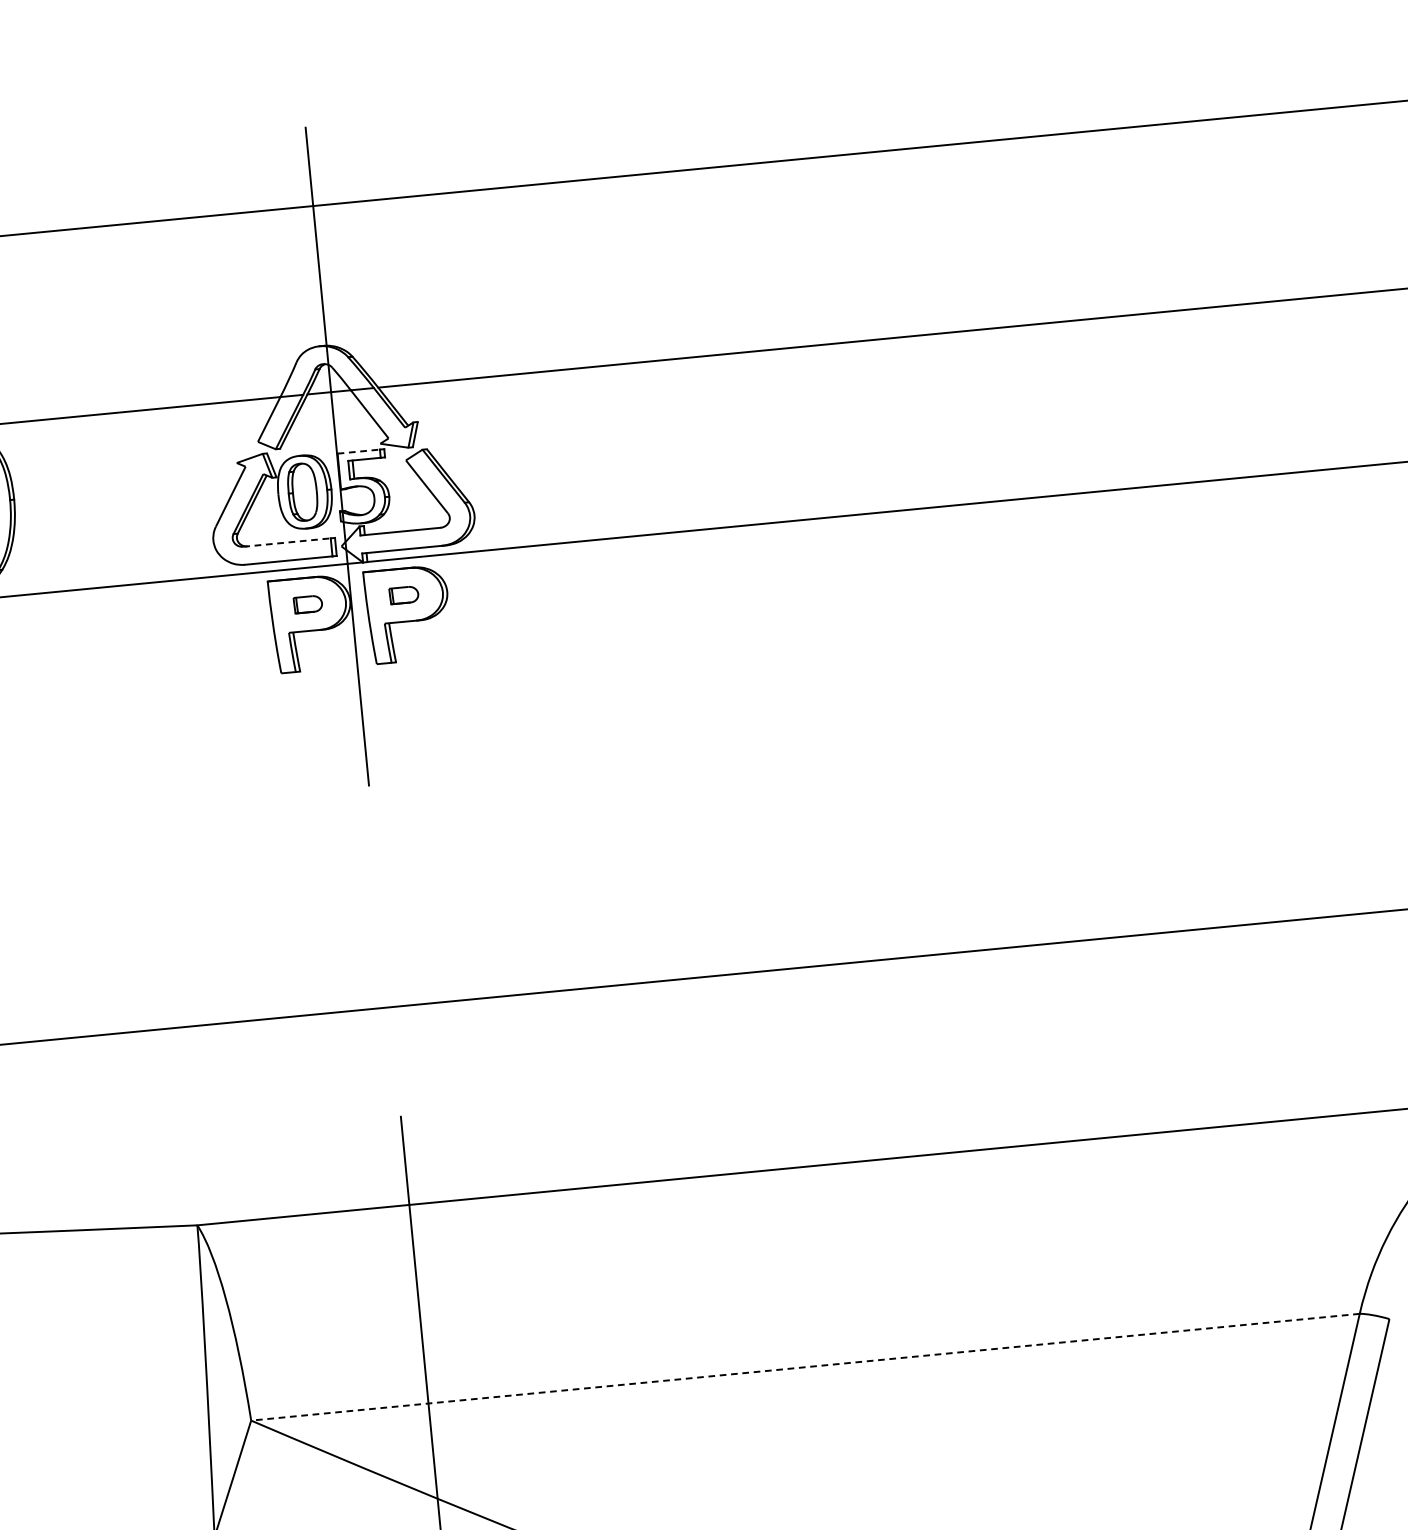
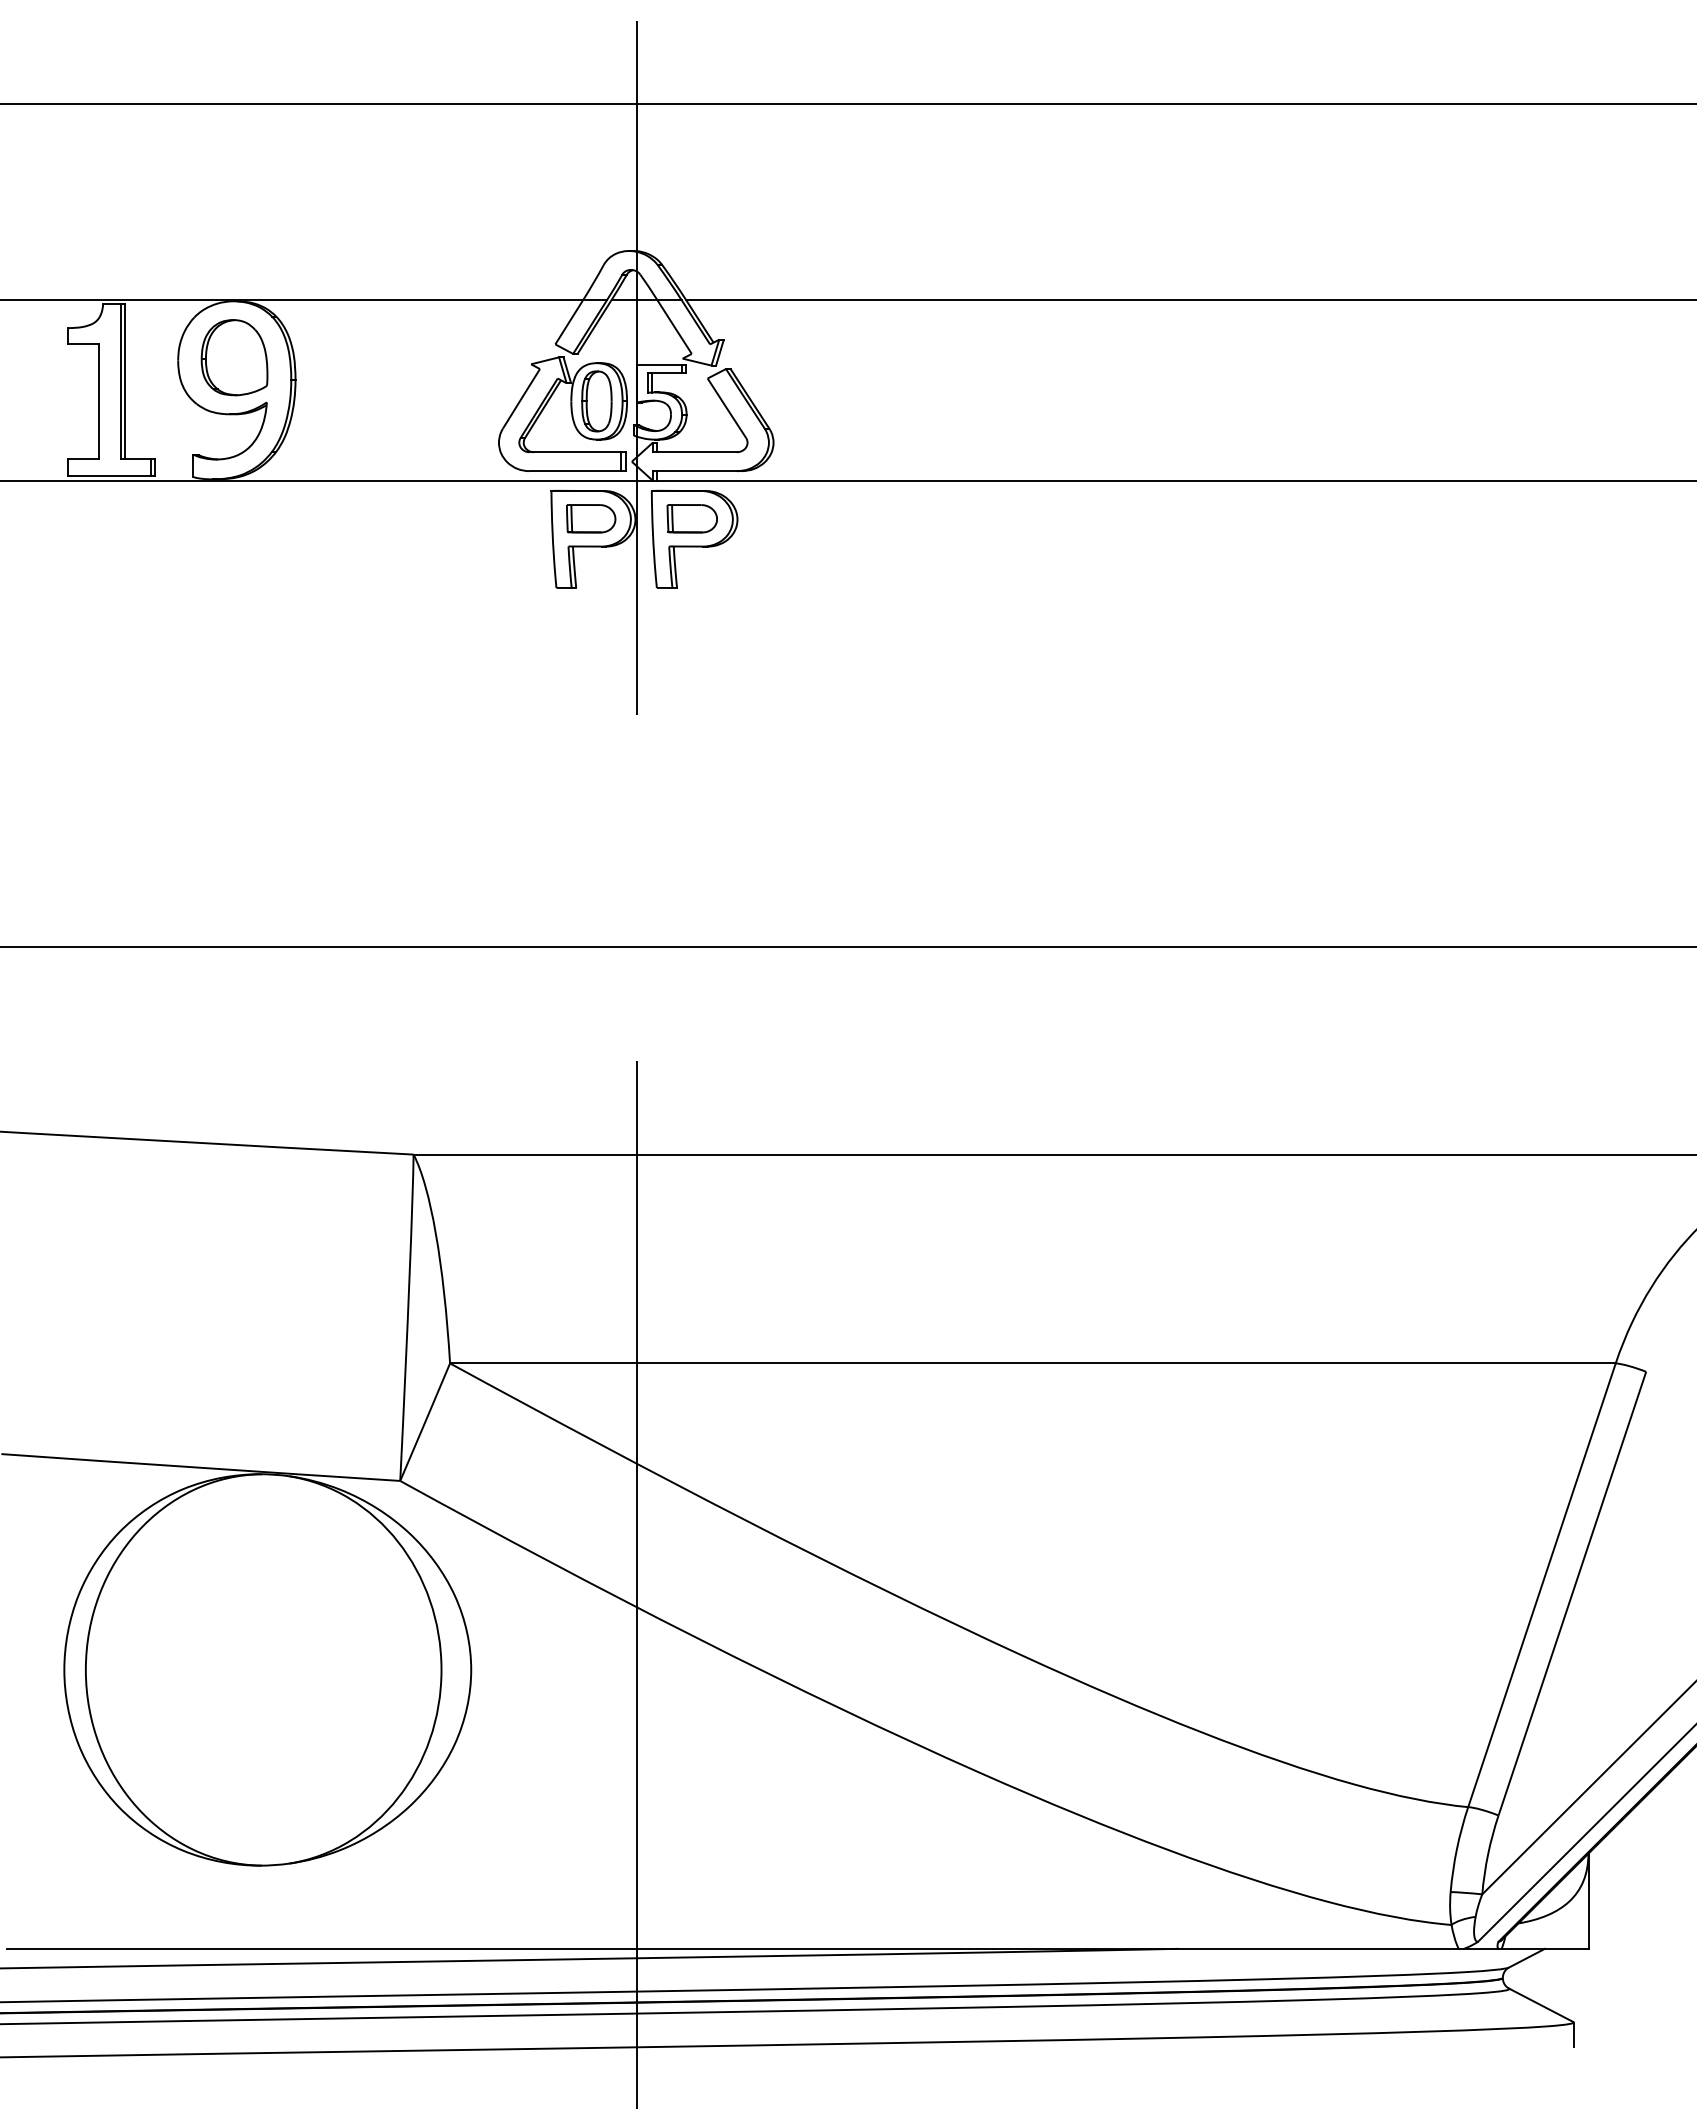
line: (358, 451) -> (659, 364), dashed -> solid
line: (287, 542) -> (575, 452), dashed -> solid
part: (403, 594) -> (691, 518), size x1.67
part: (308, 604) -> (591, 518), size x1.67
line: (805, 1367) -> (1032, 1363), dashed -> solid

